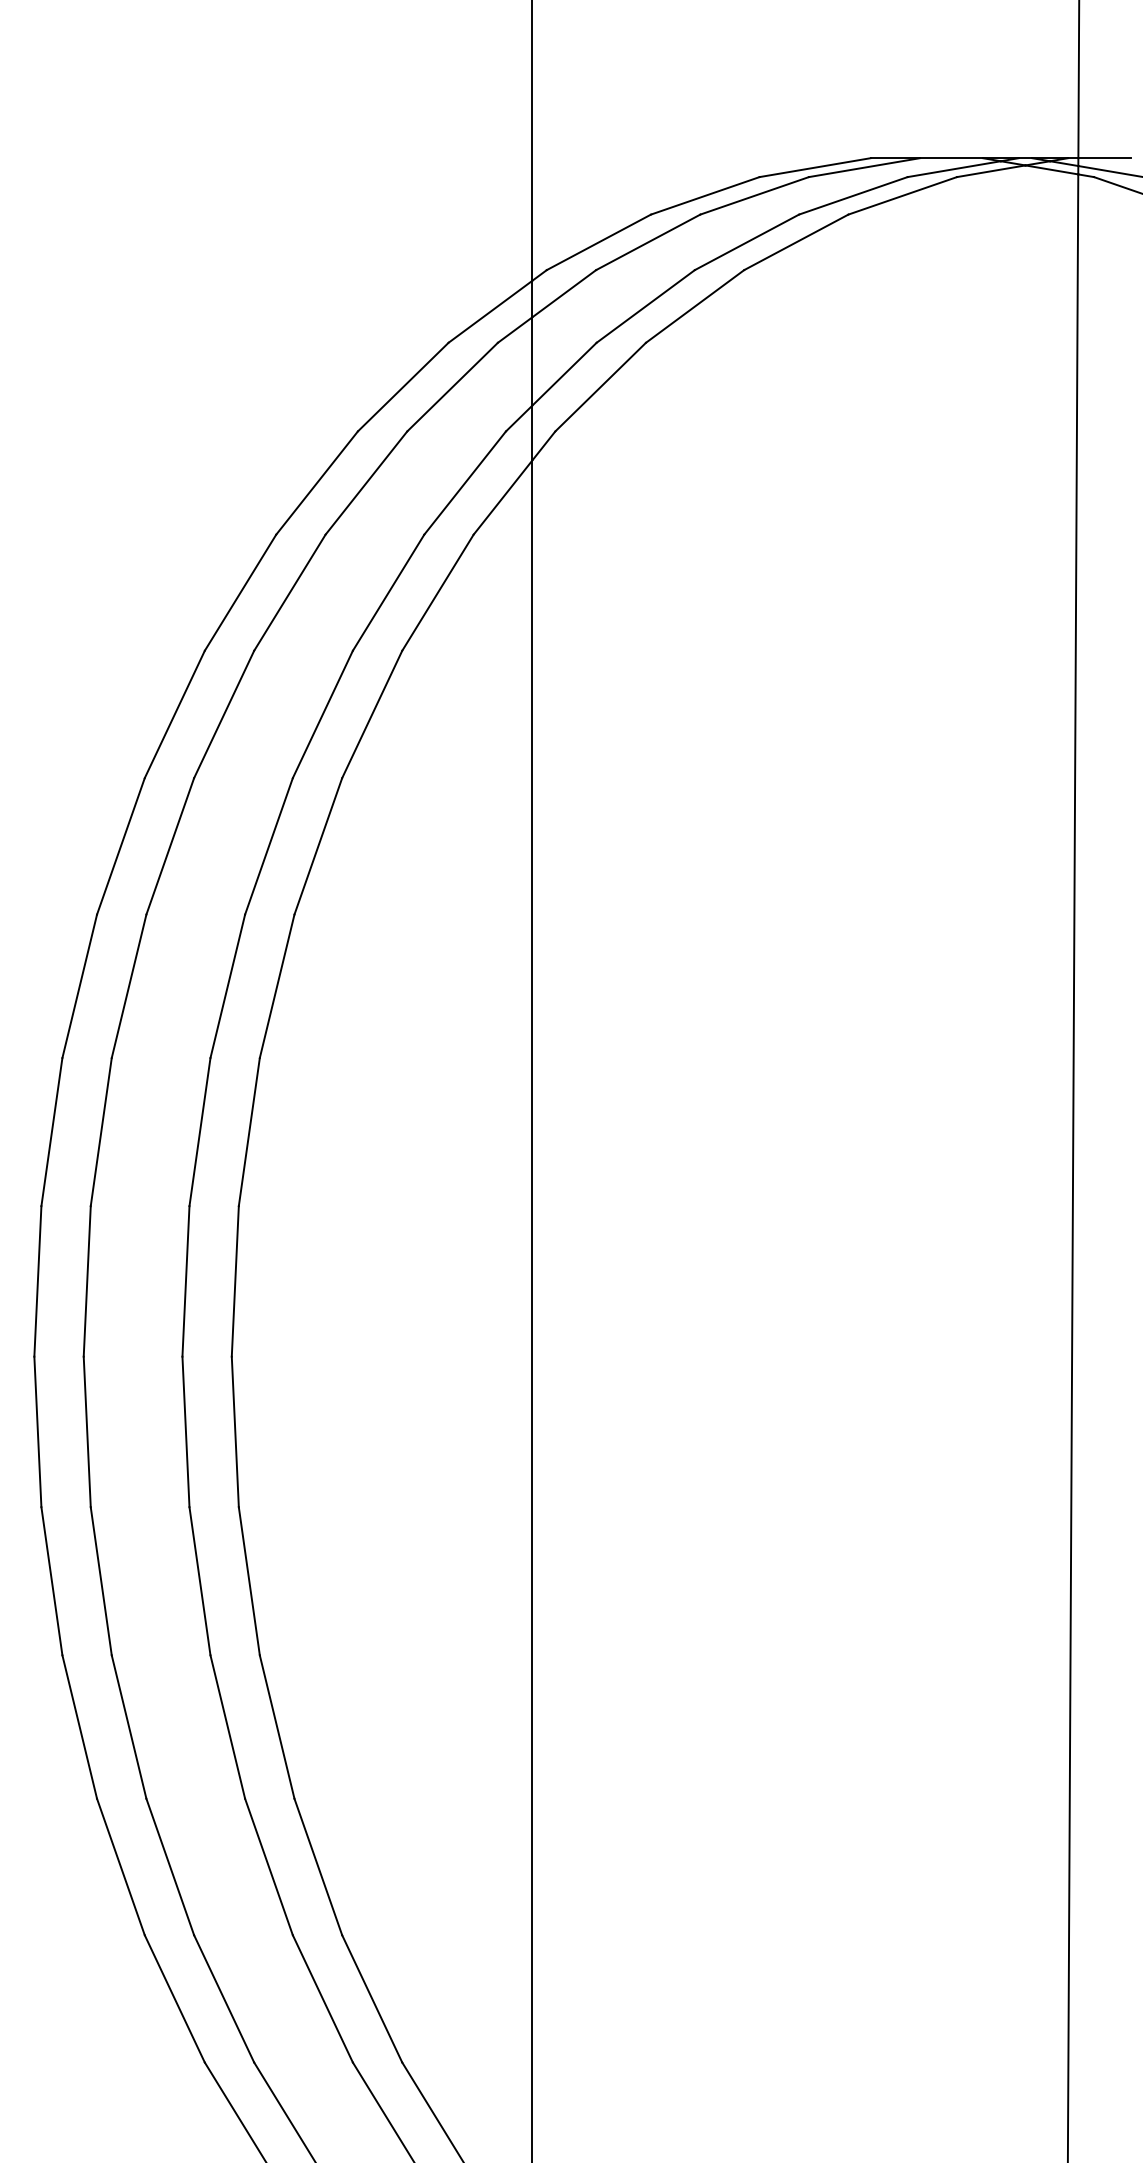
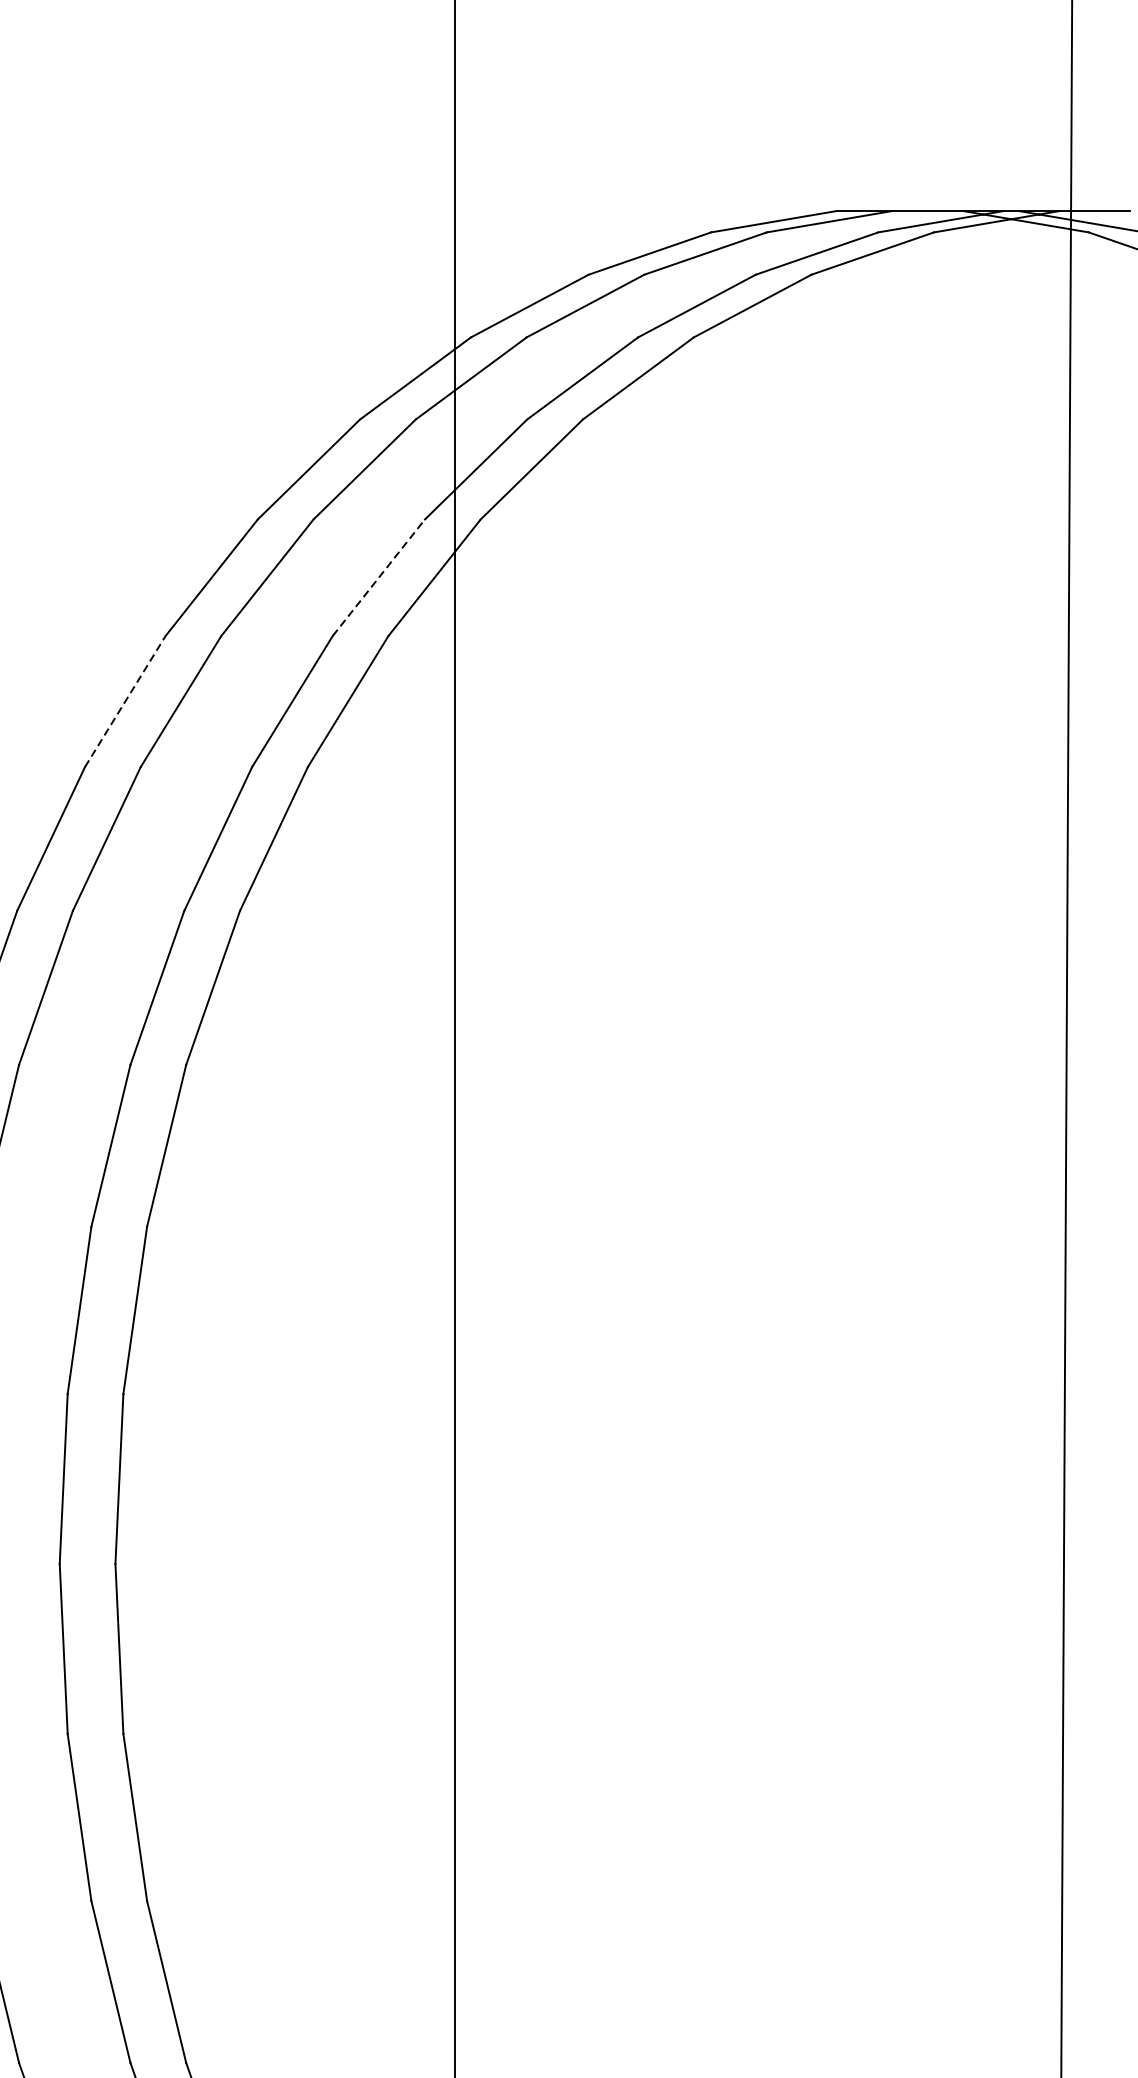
line: (465, 483) -> (379, 578), solid -> dashed
line: (240, 592) -> (125, 701), solid -> dashed

